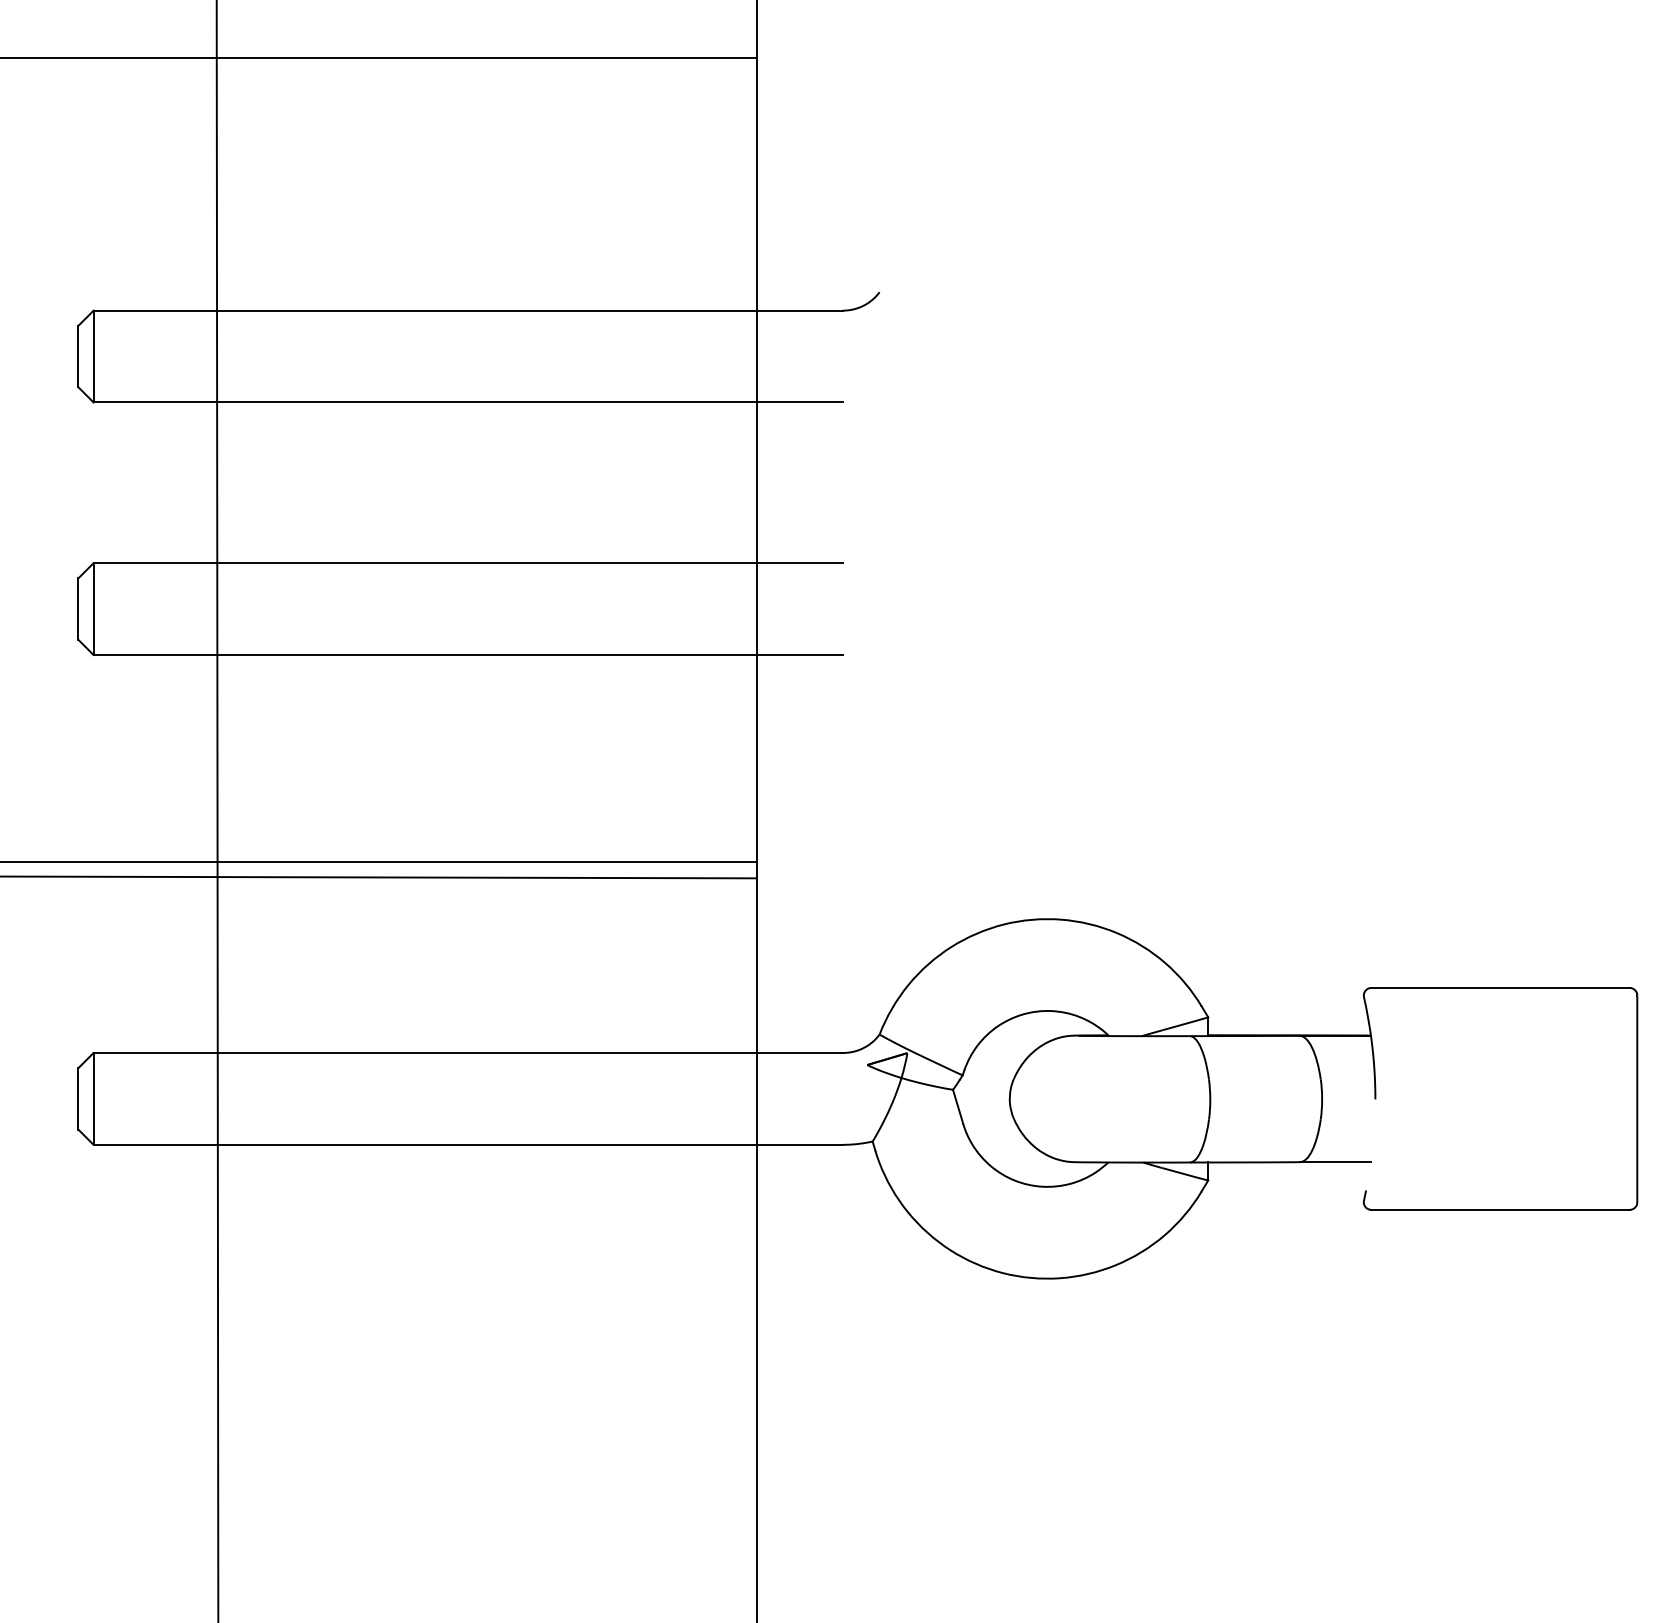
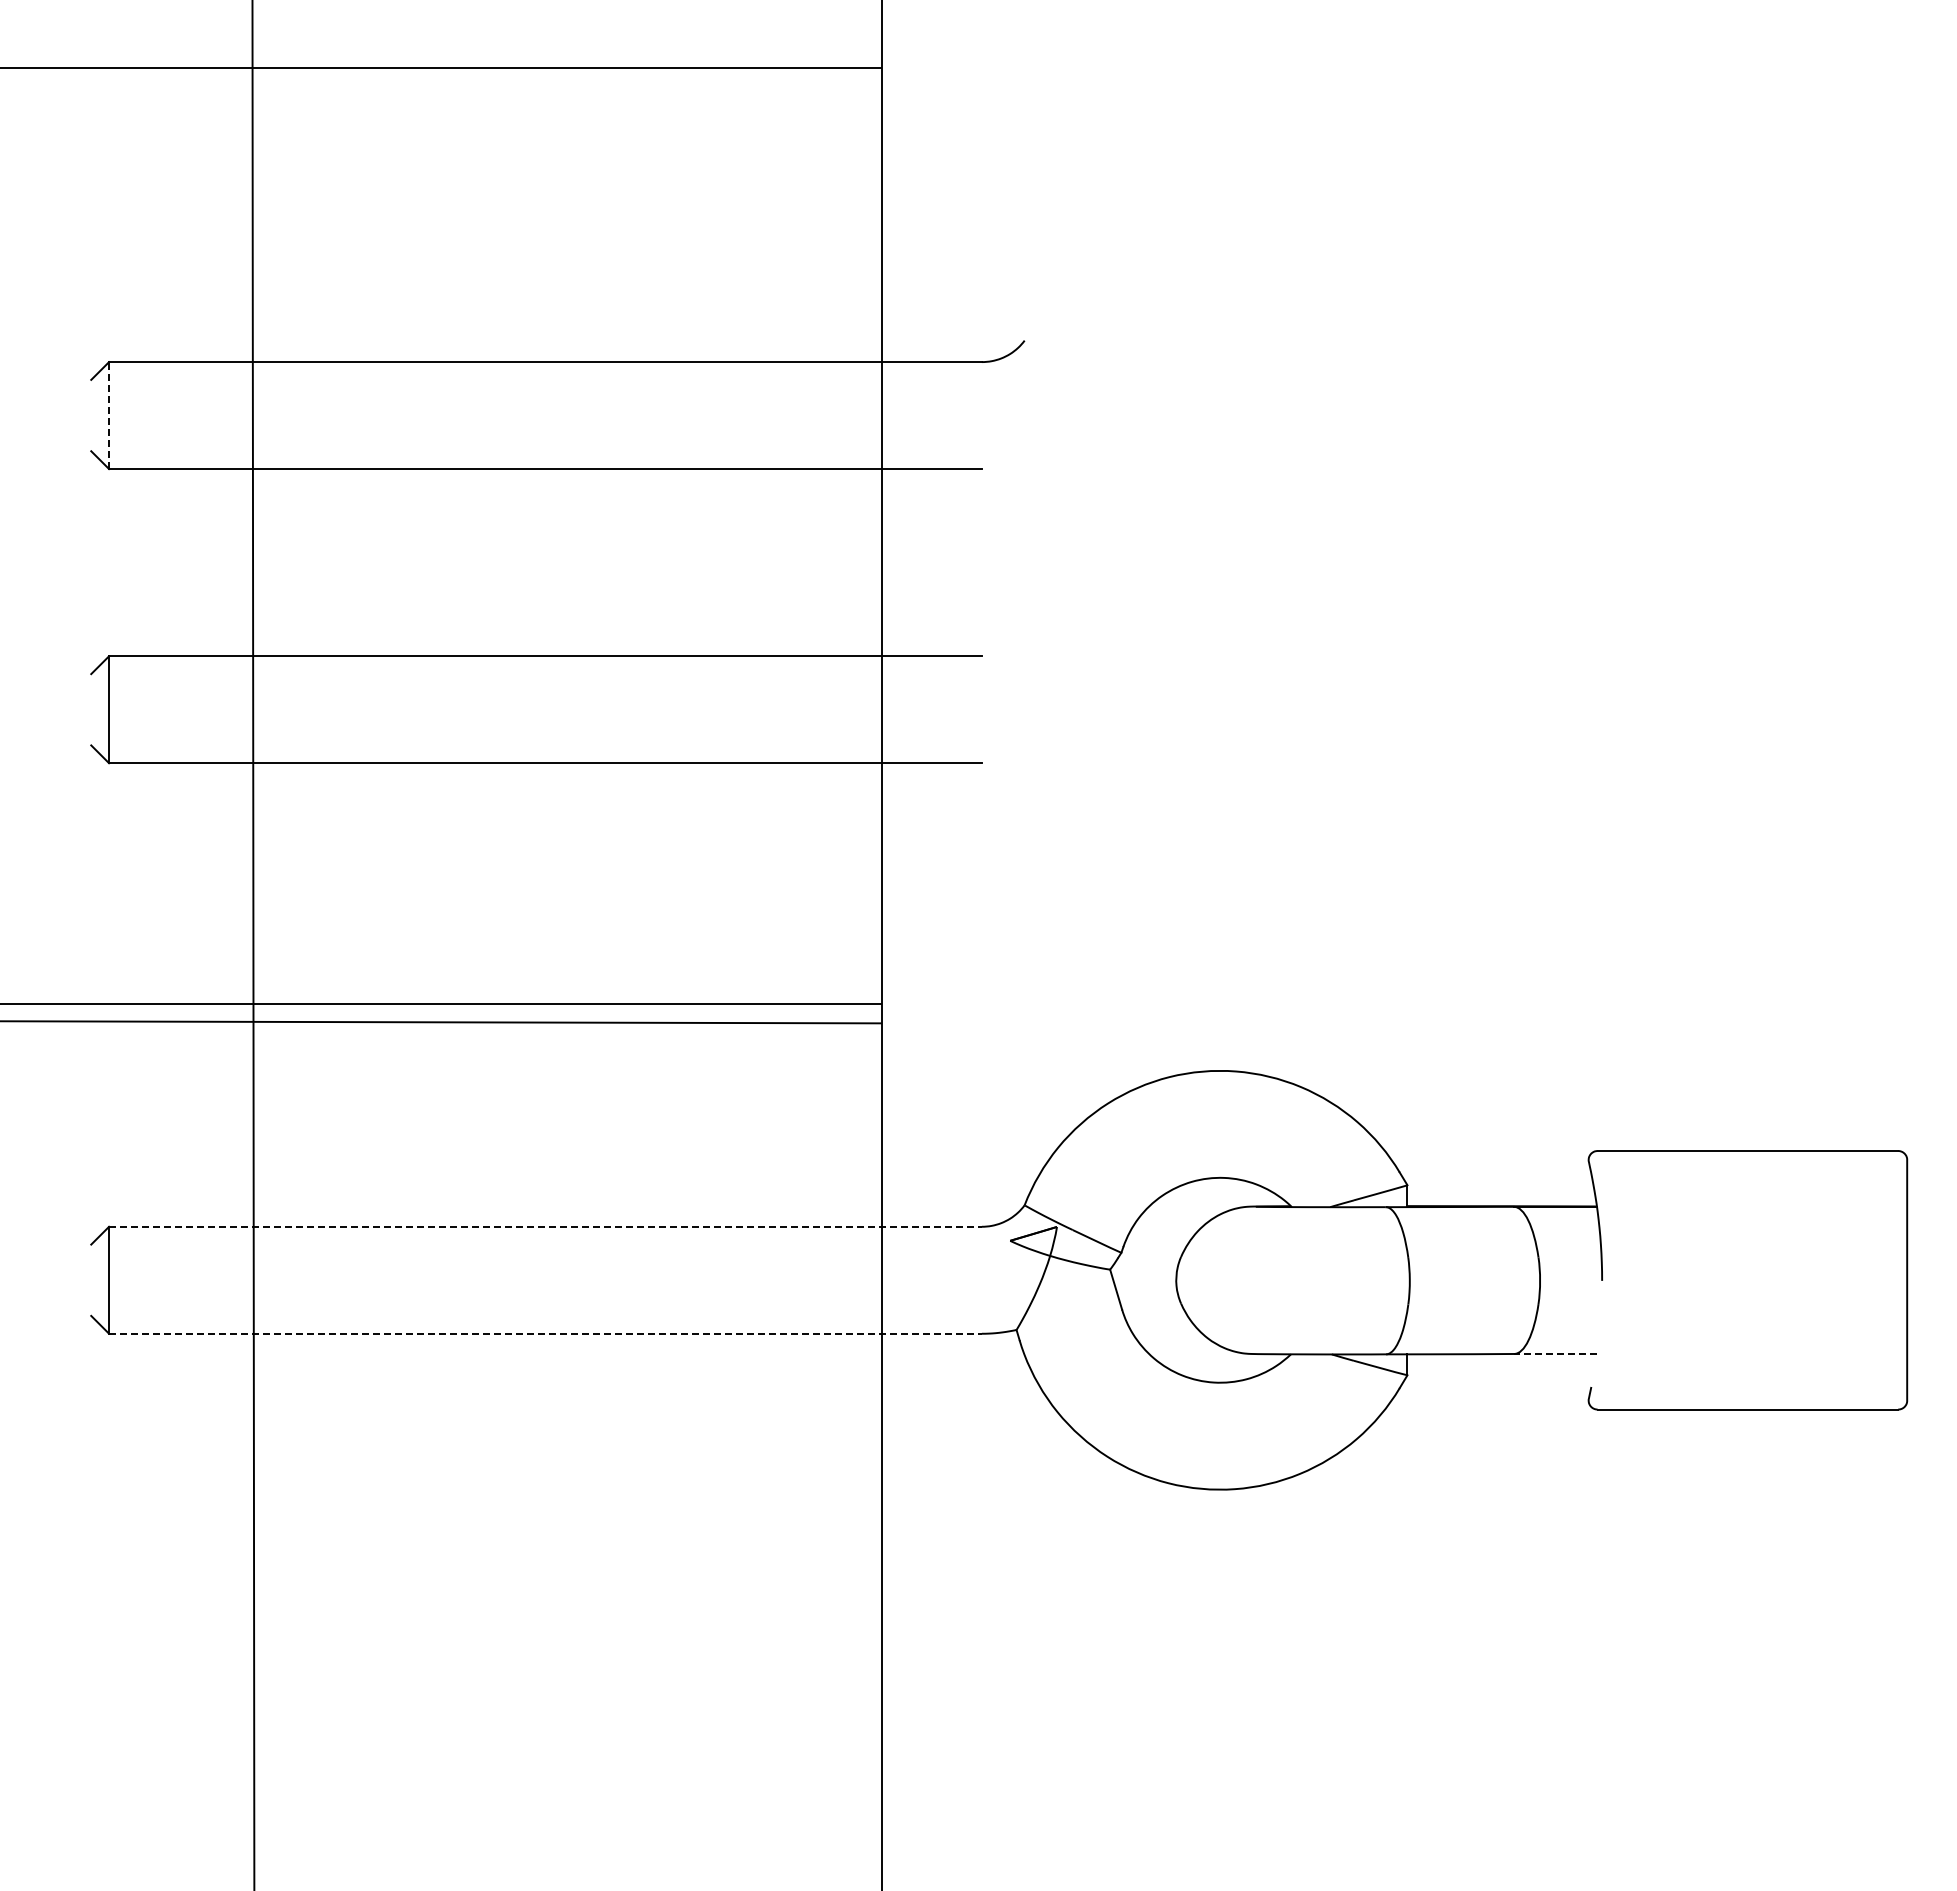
line: (78, 356) -> (91, 415), removed
line: (93, 356) -> (109, 415), solid -> dashed
line: (78, 608) -> (91, 709), removed
line: (468, 1052) -> (545, 1226), solid -> dashed
line: (78, 1098) -> (91, 1279), removed
line: (468, 1144) -> (545, 1333), solid -> dashed
line: (1335, 1161) -> (1555, 1353), solid -> dashed

